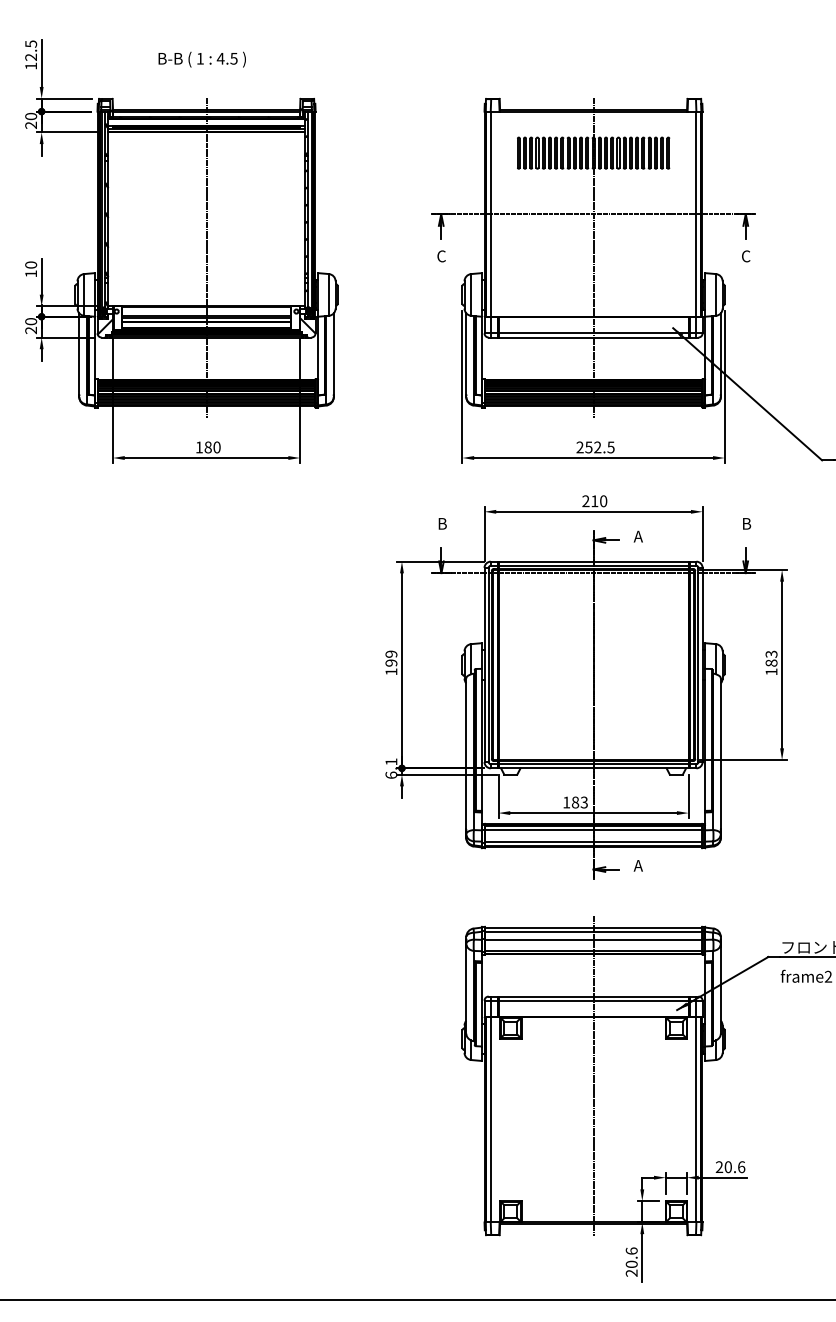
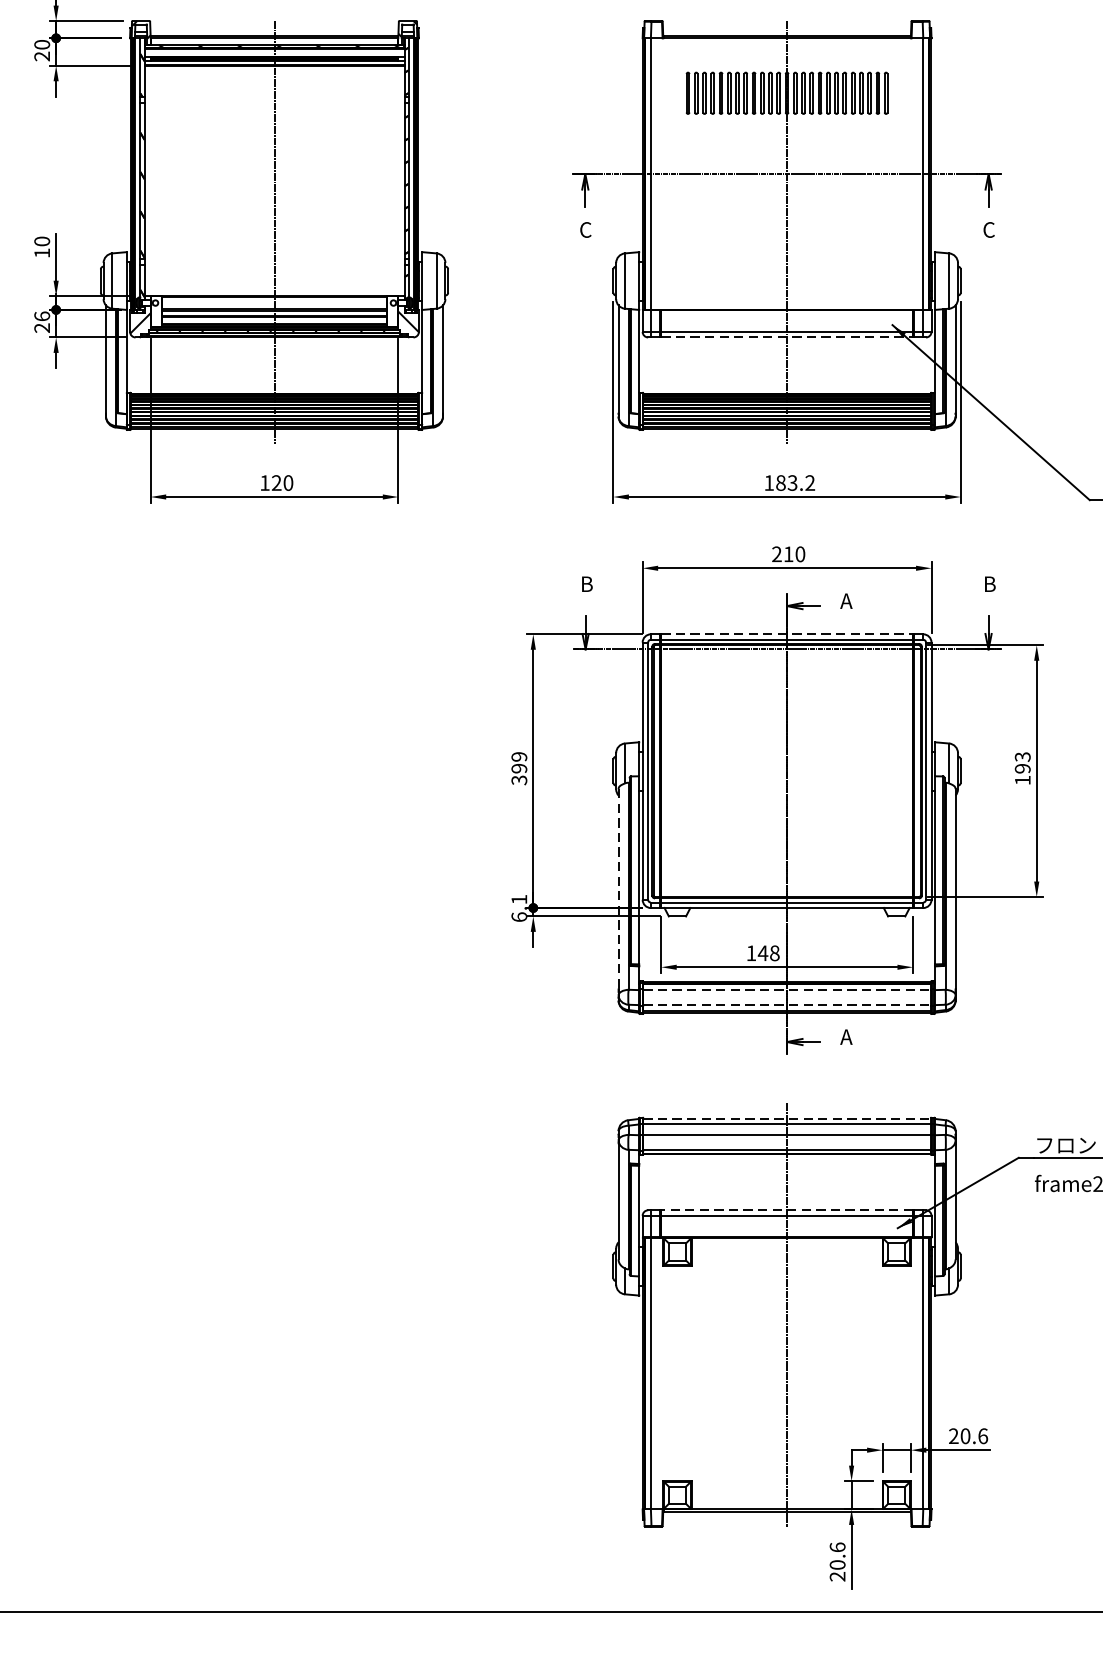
text: (30, 321) -> (41, 316), 20 -> 26
line: (594, 337) -> (788, 337), solid -> dashed
text: (207, 447) -> (275, 483), 180 -> 120
text: (595, 447) -> (789, 483), 252.5 -> 183.2
line: (594, 561) -> (788, 634), solid -> dashed
text: (771, 662) -> (1022, 767), 183 -> 193
text: (391, 671) -> (519, 779), 199 -> 399
line: (466, 754) -> (618, 889), solid -> dashed
text: (579, 802) -> (768, 953), 183 -> 148
line: (593, 830) -> (786, 990), solid -> dashed
line: (593, 841) -> (786, 1004), solid -> dashed
line: (593, 927) -> (786, 1118), solid -> dashed
line: (593, 996) -> (786, 1210), solid -> dashed

